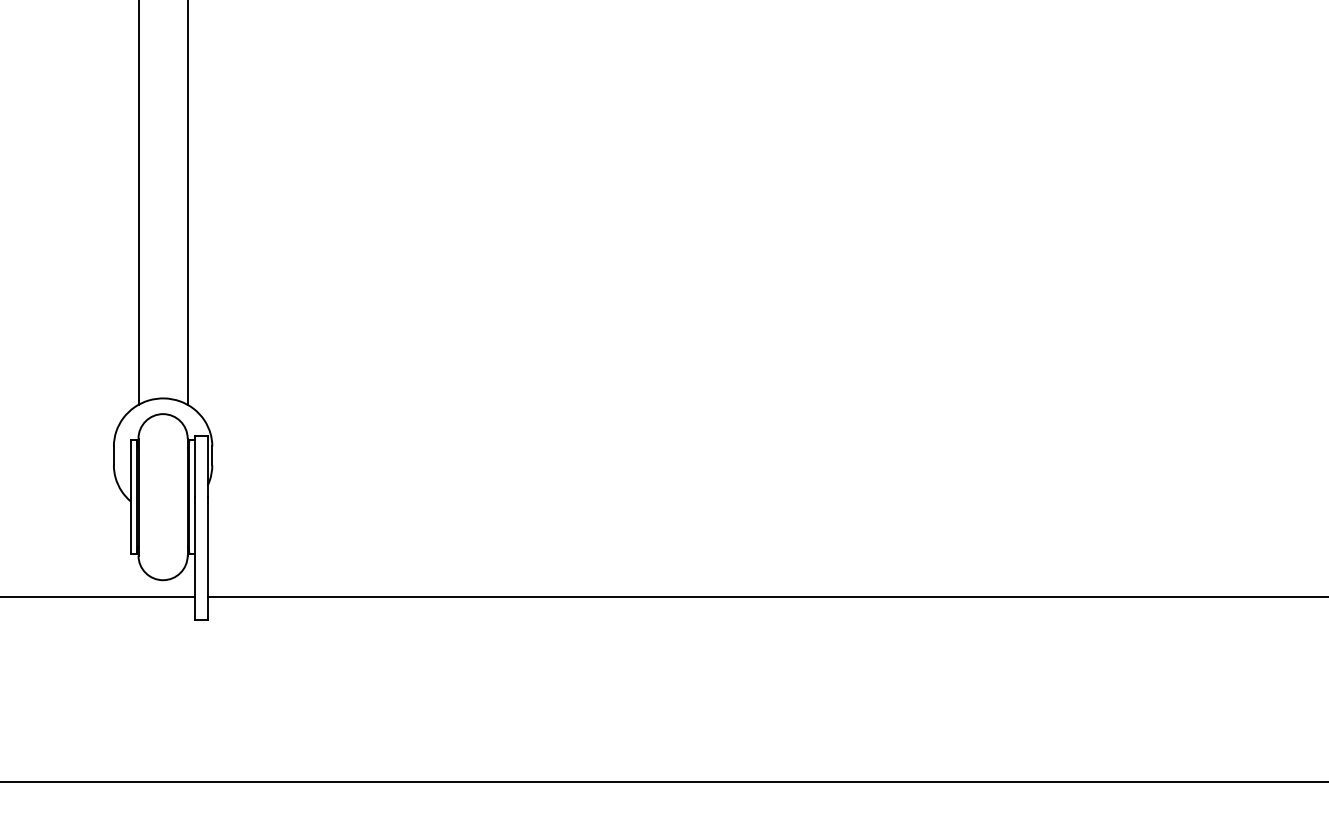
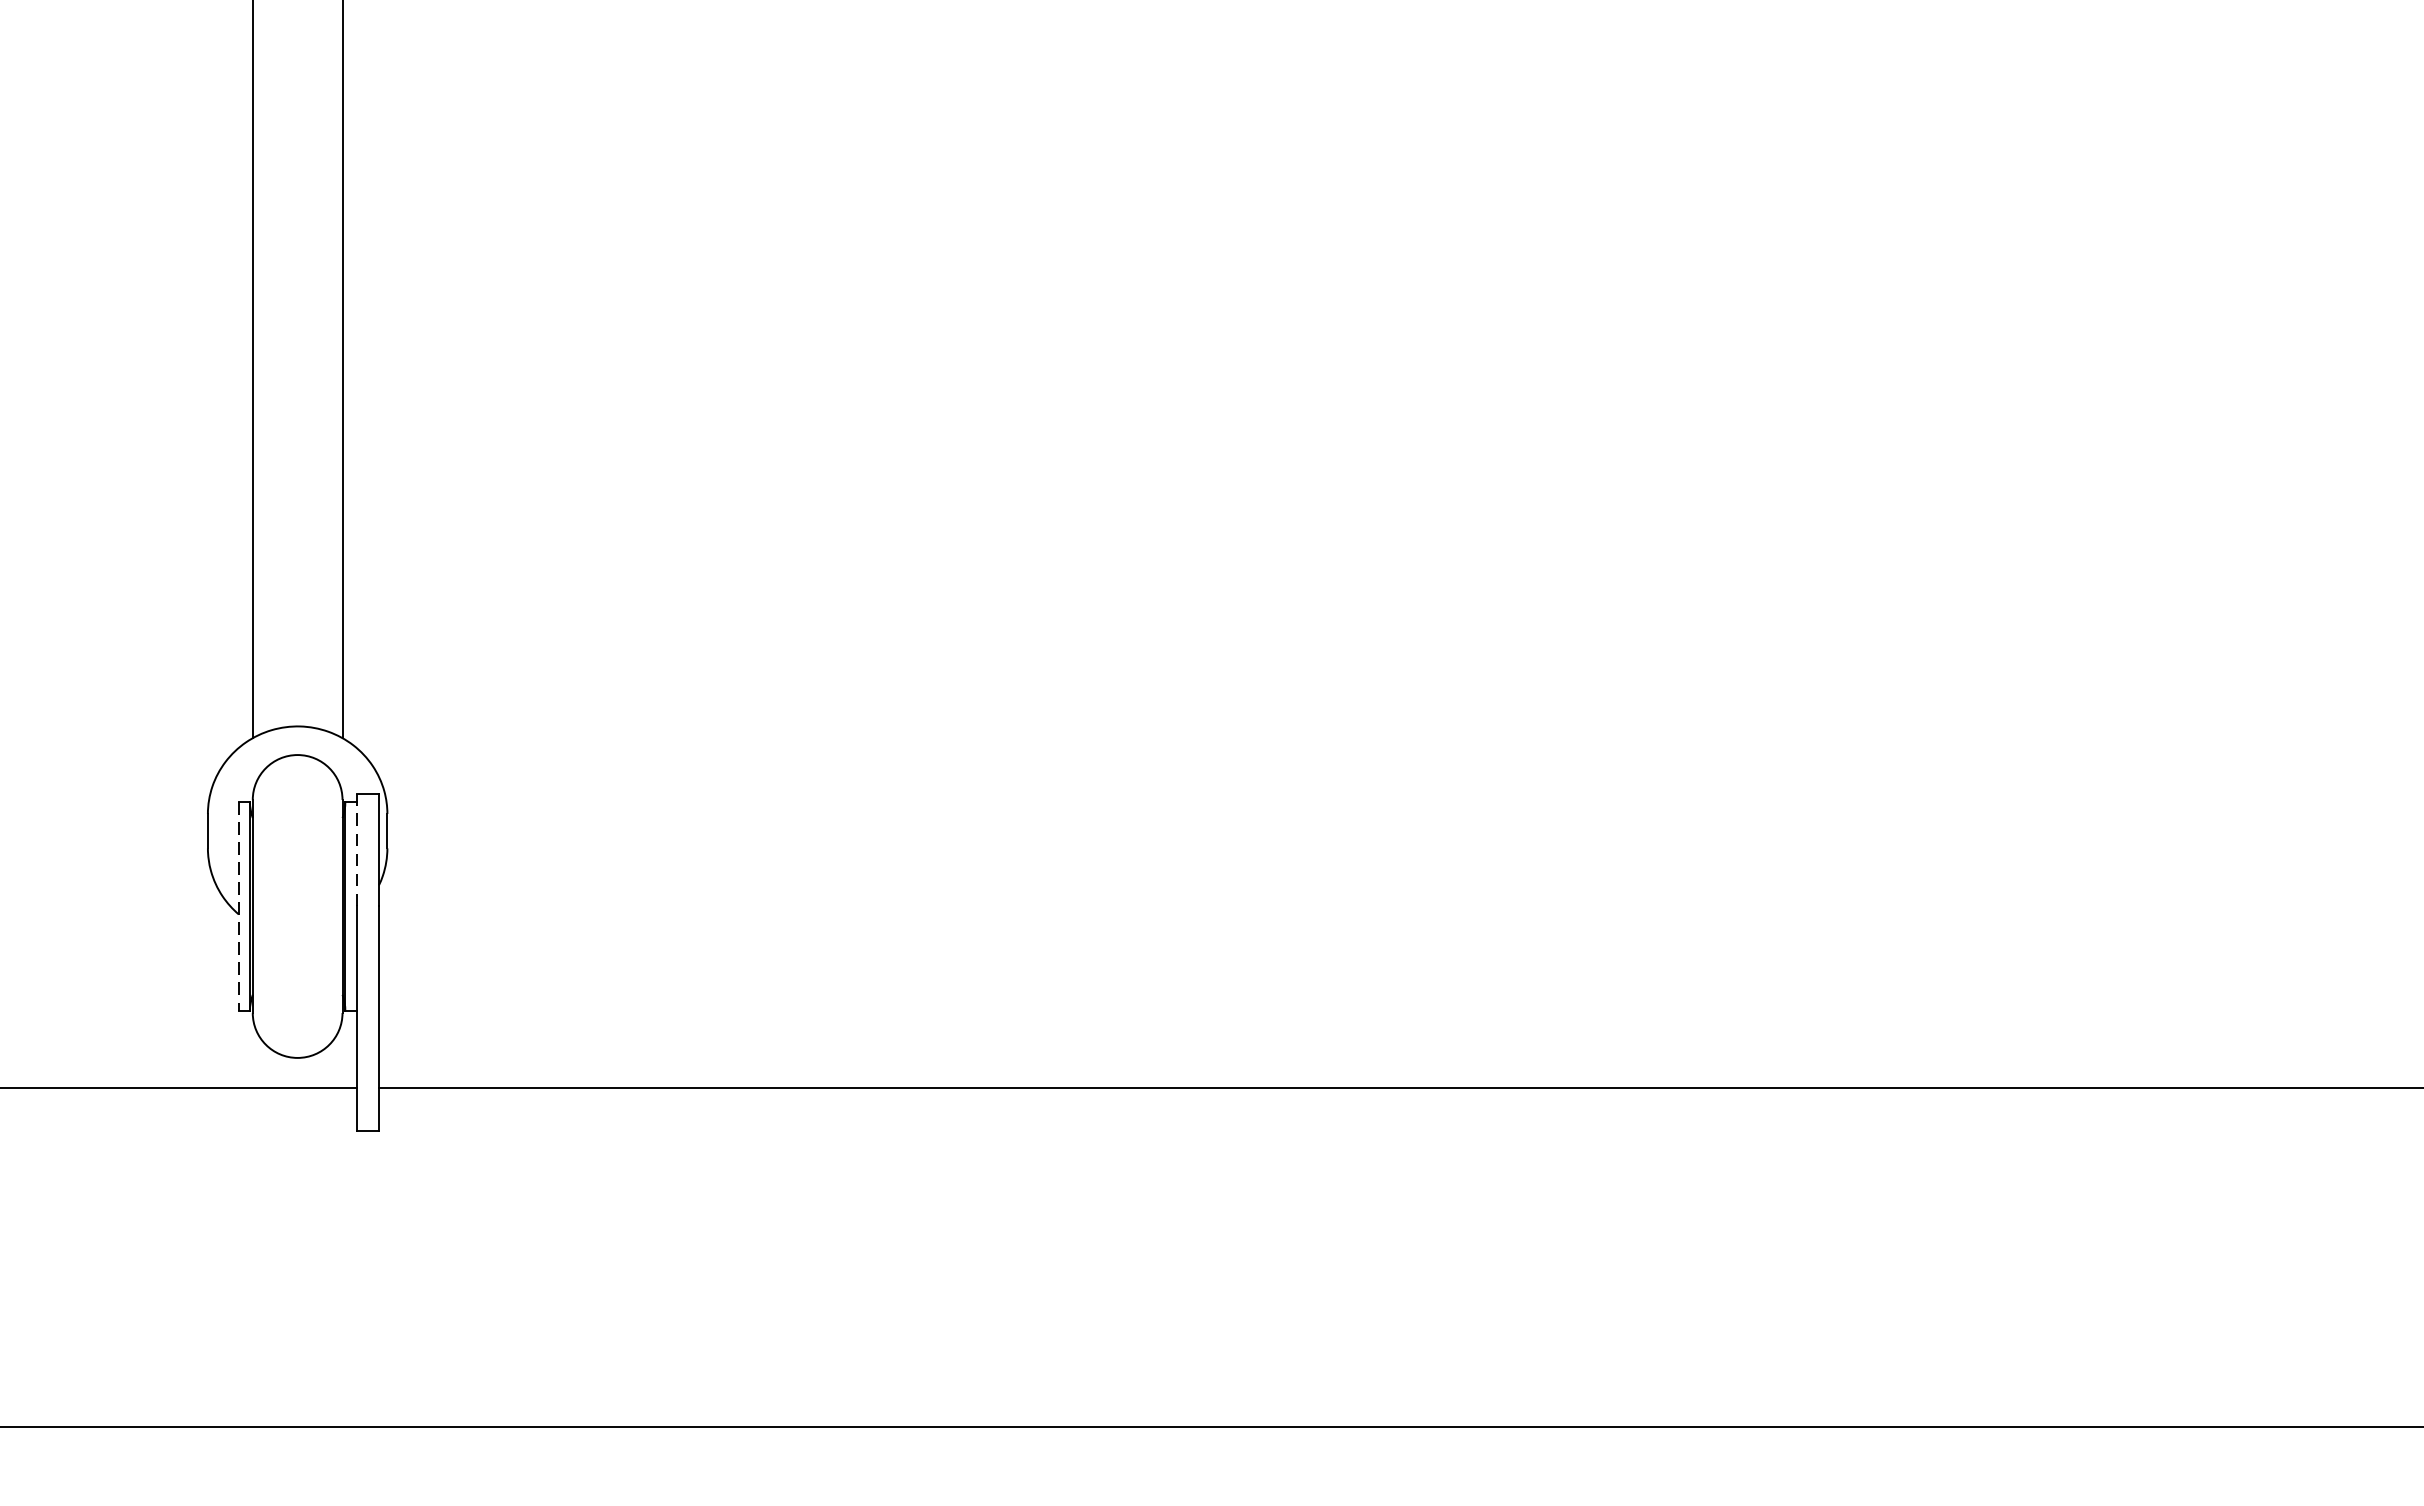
line: (195, 466) -> (356, 850), solid -> dashed
line: (130, 497) -> (238, 907), solid -> dashed

